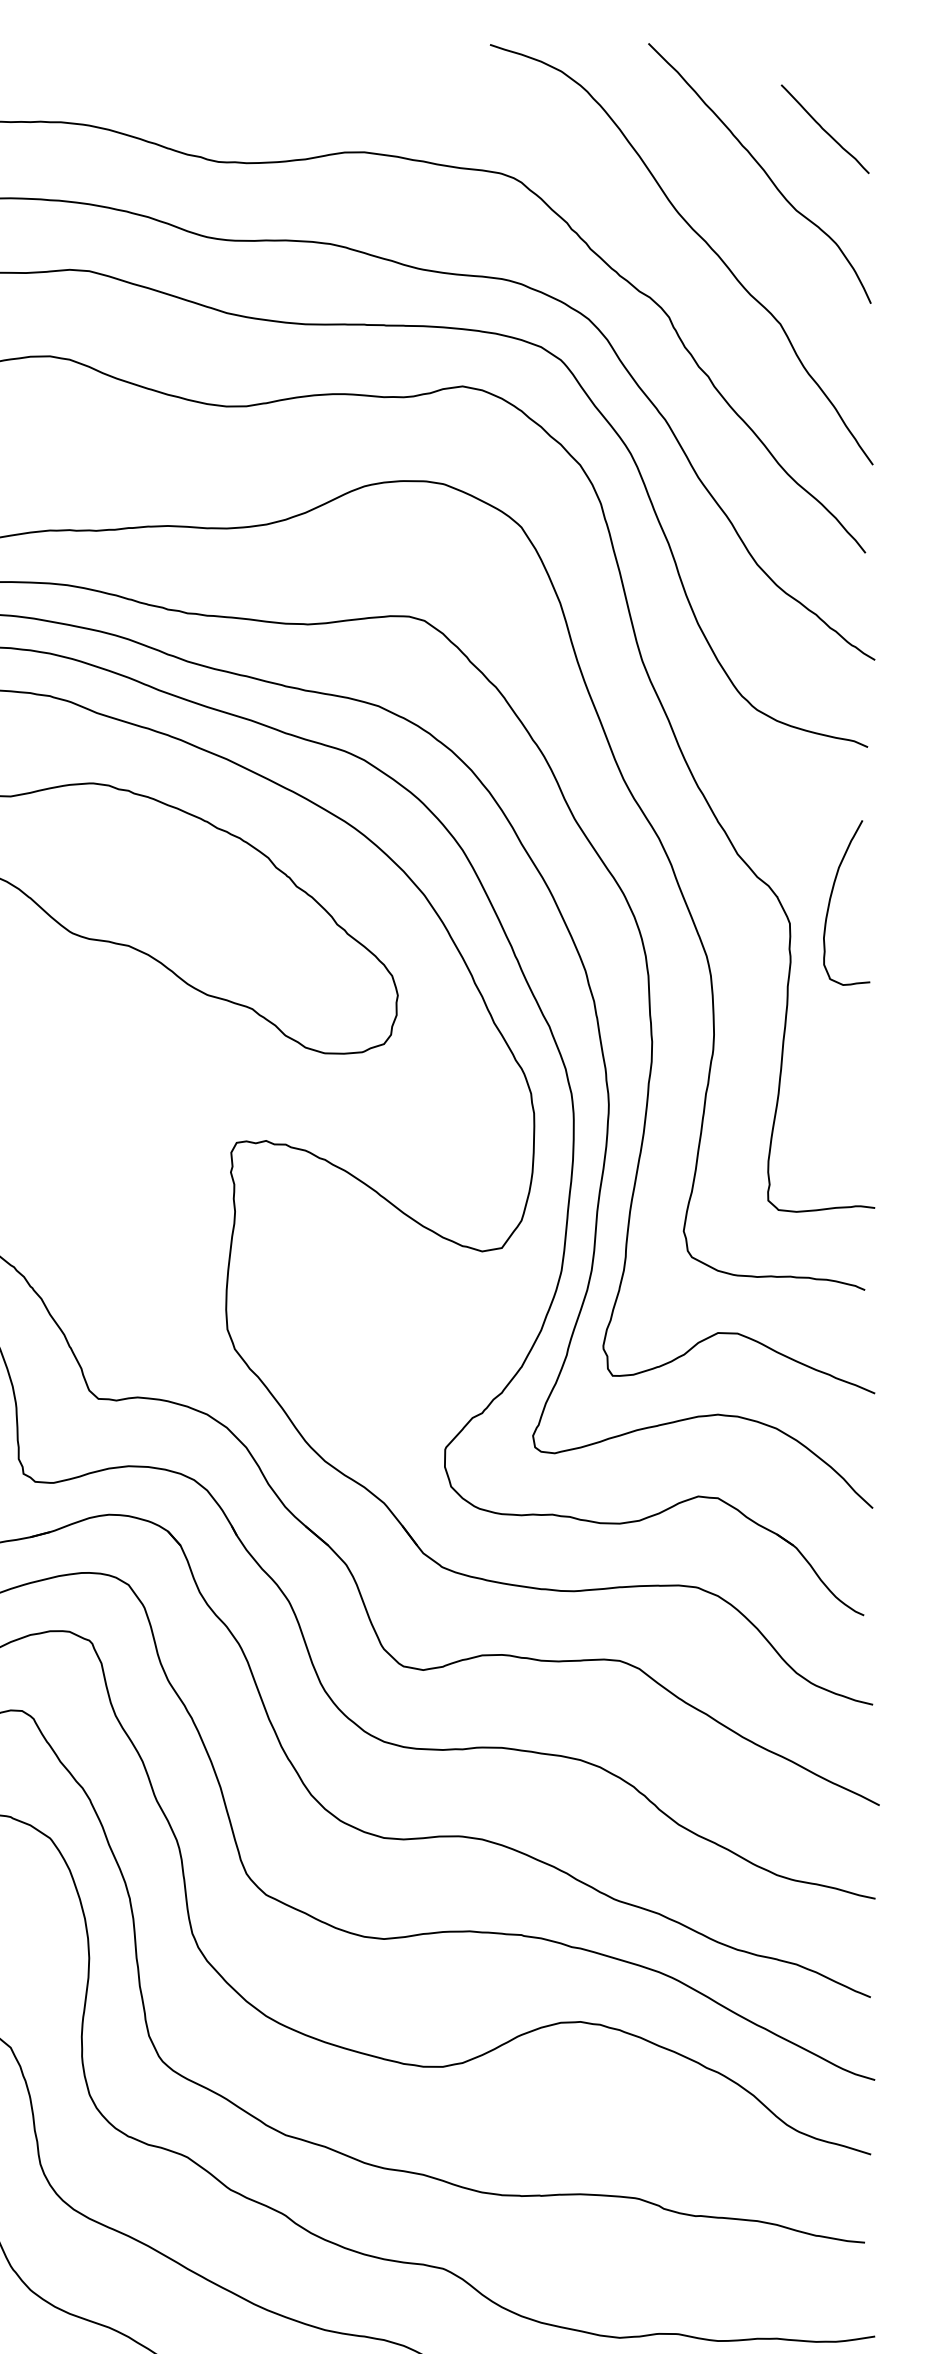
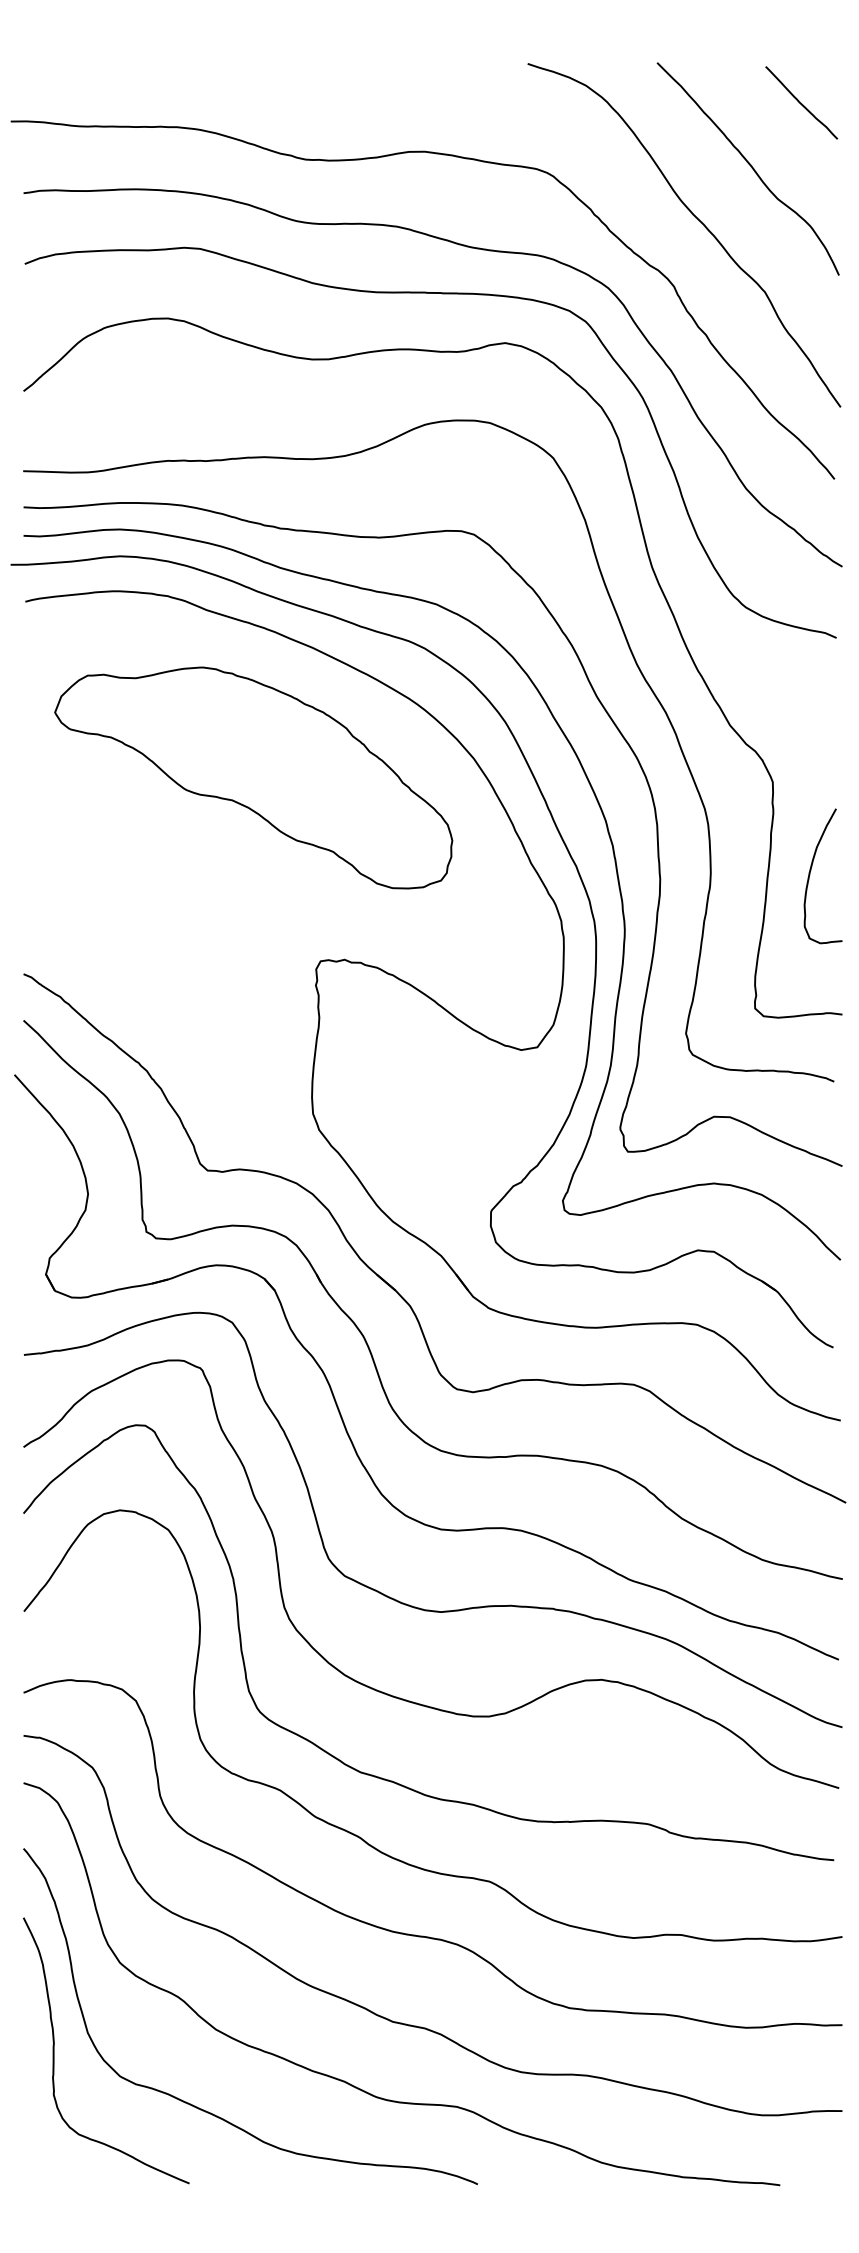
curve: (825, 128) -> (801, 102), moved
curve: (831, 902) -> (810, 875), moved

